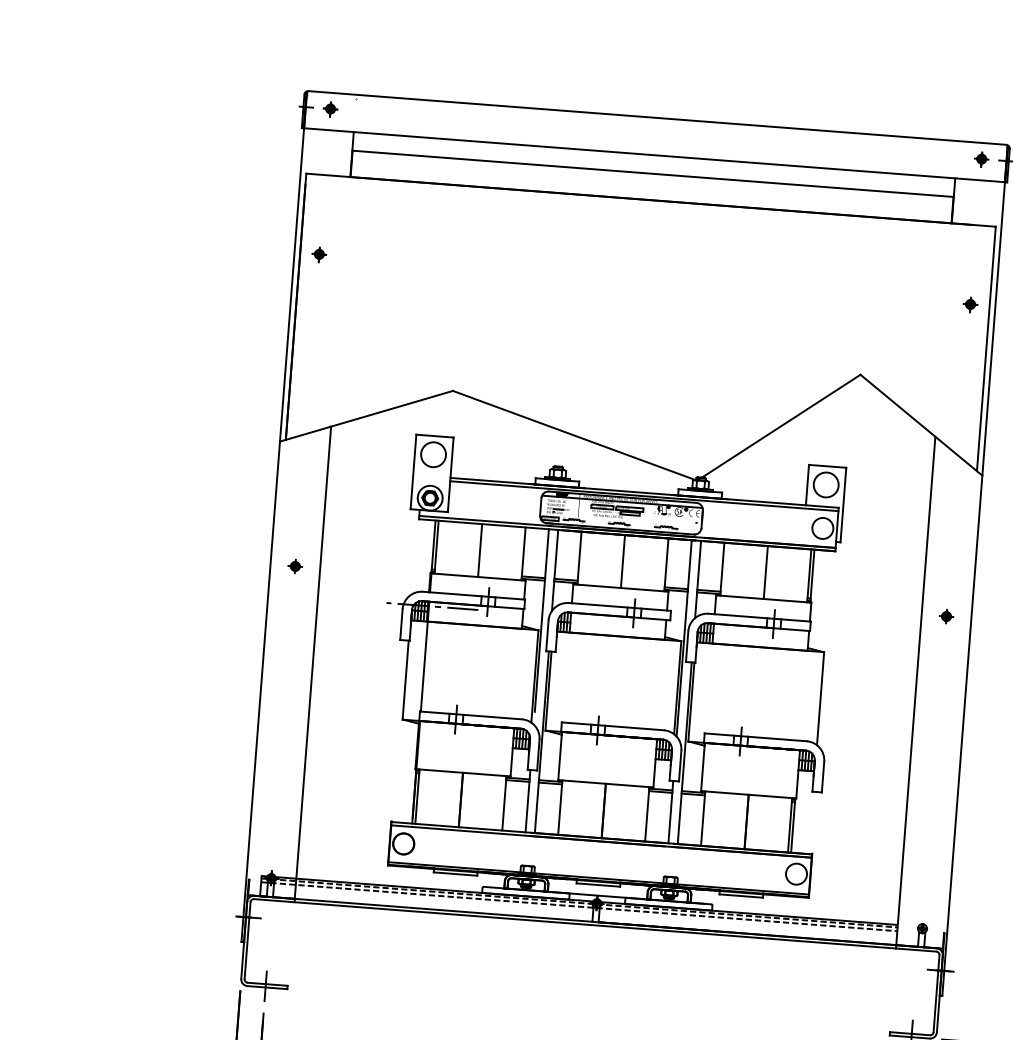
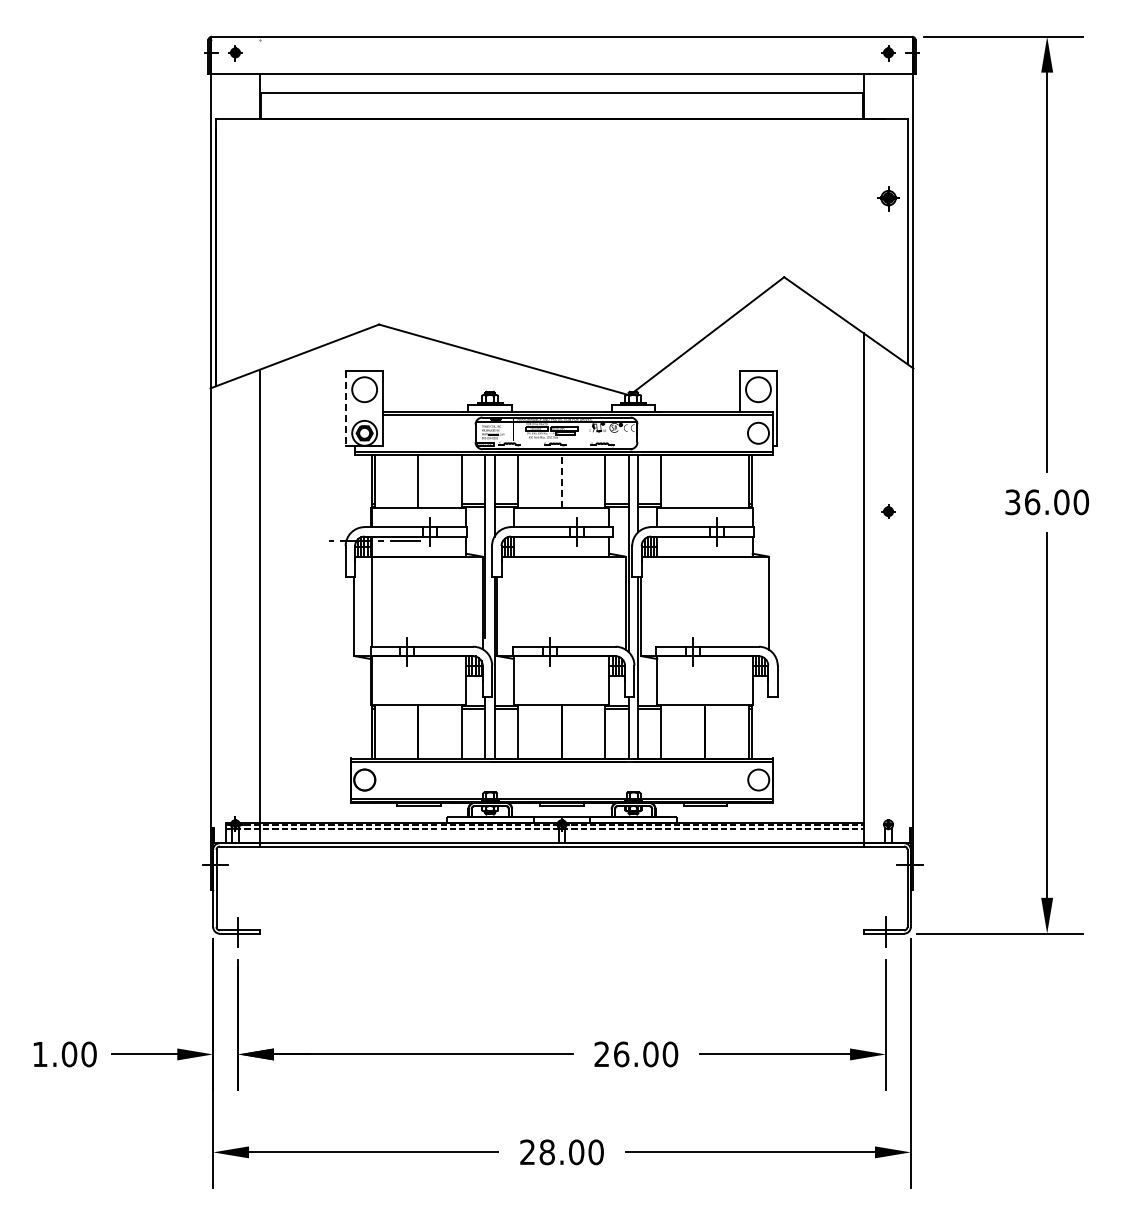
part: (319, 255) -> (235, 199), removed
part: (970, 305) -> (888, 199), size x1.6
line: (413, 472) -> (345, 408), solid -> dashed
line: (622, 561) -> (561, 481), solid -> dashed
part: (295, 566) -> (235, 511), removed
line: (765, 572) -> (704, 481), removed

